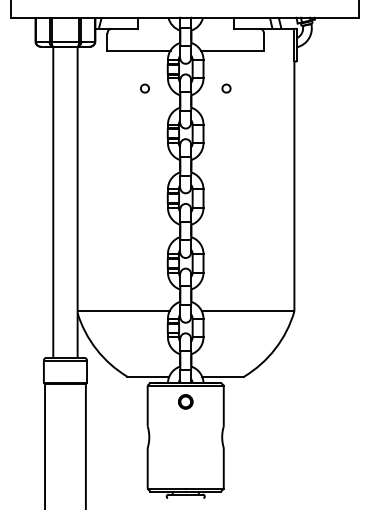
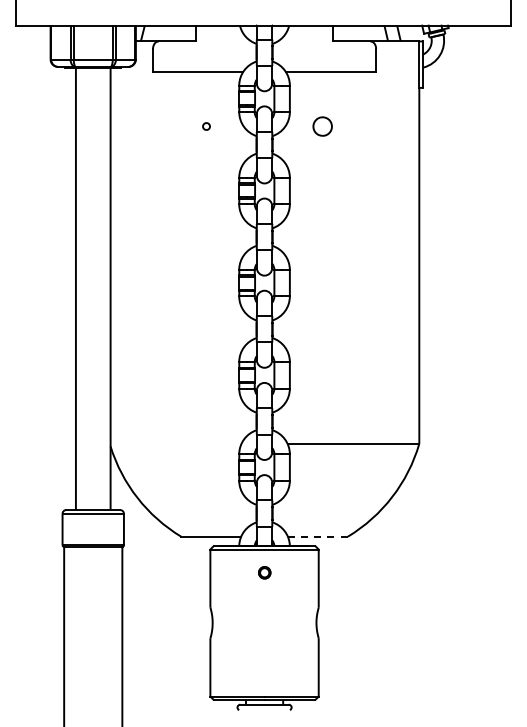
part: (144, 88) -> (206, 126), size x0.6
part: (226, 88) -> (322, 126), size x1.6
line: (123, 311) -> (175, 443), removed
line: (223, 376) -> (318, 536), solid -> dashed
part: (185, 401) -> (264, 572), size x0.6

